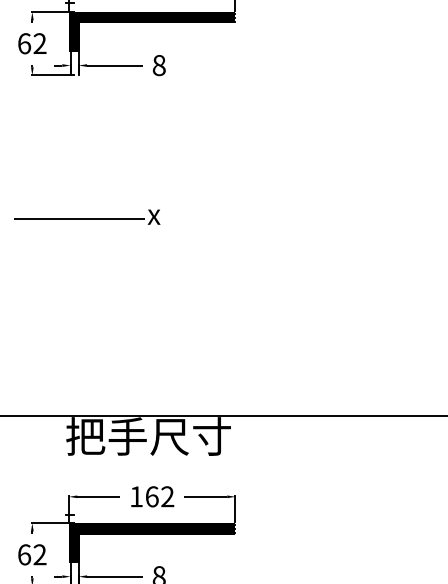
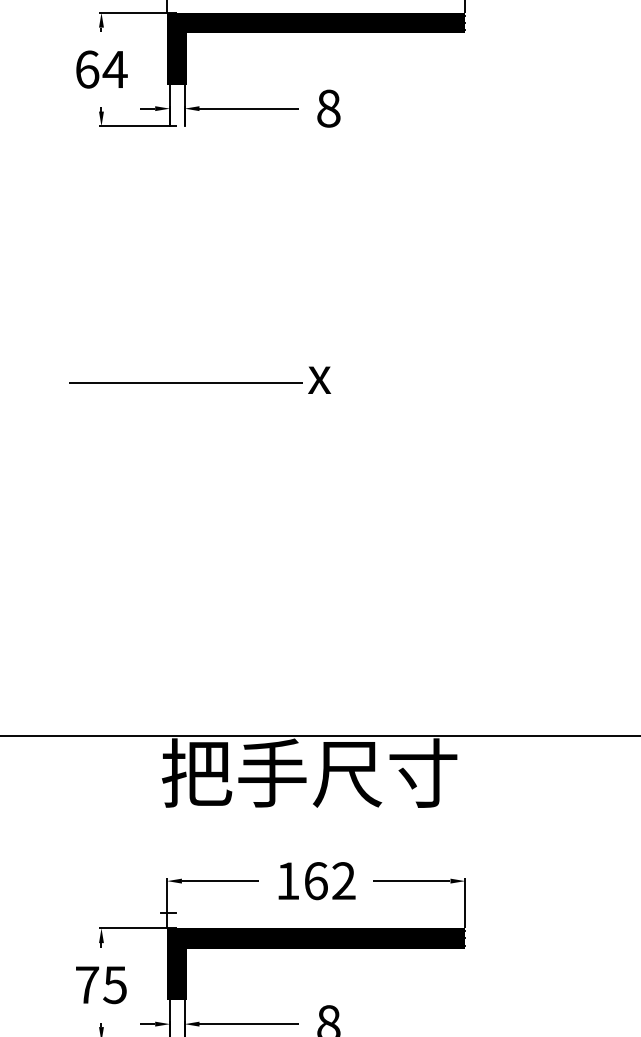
text: (39, 43) -> (114, 69), 62 -> 64
text: (32, 554) -> (101, 984), 62 -> 75

